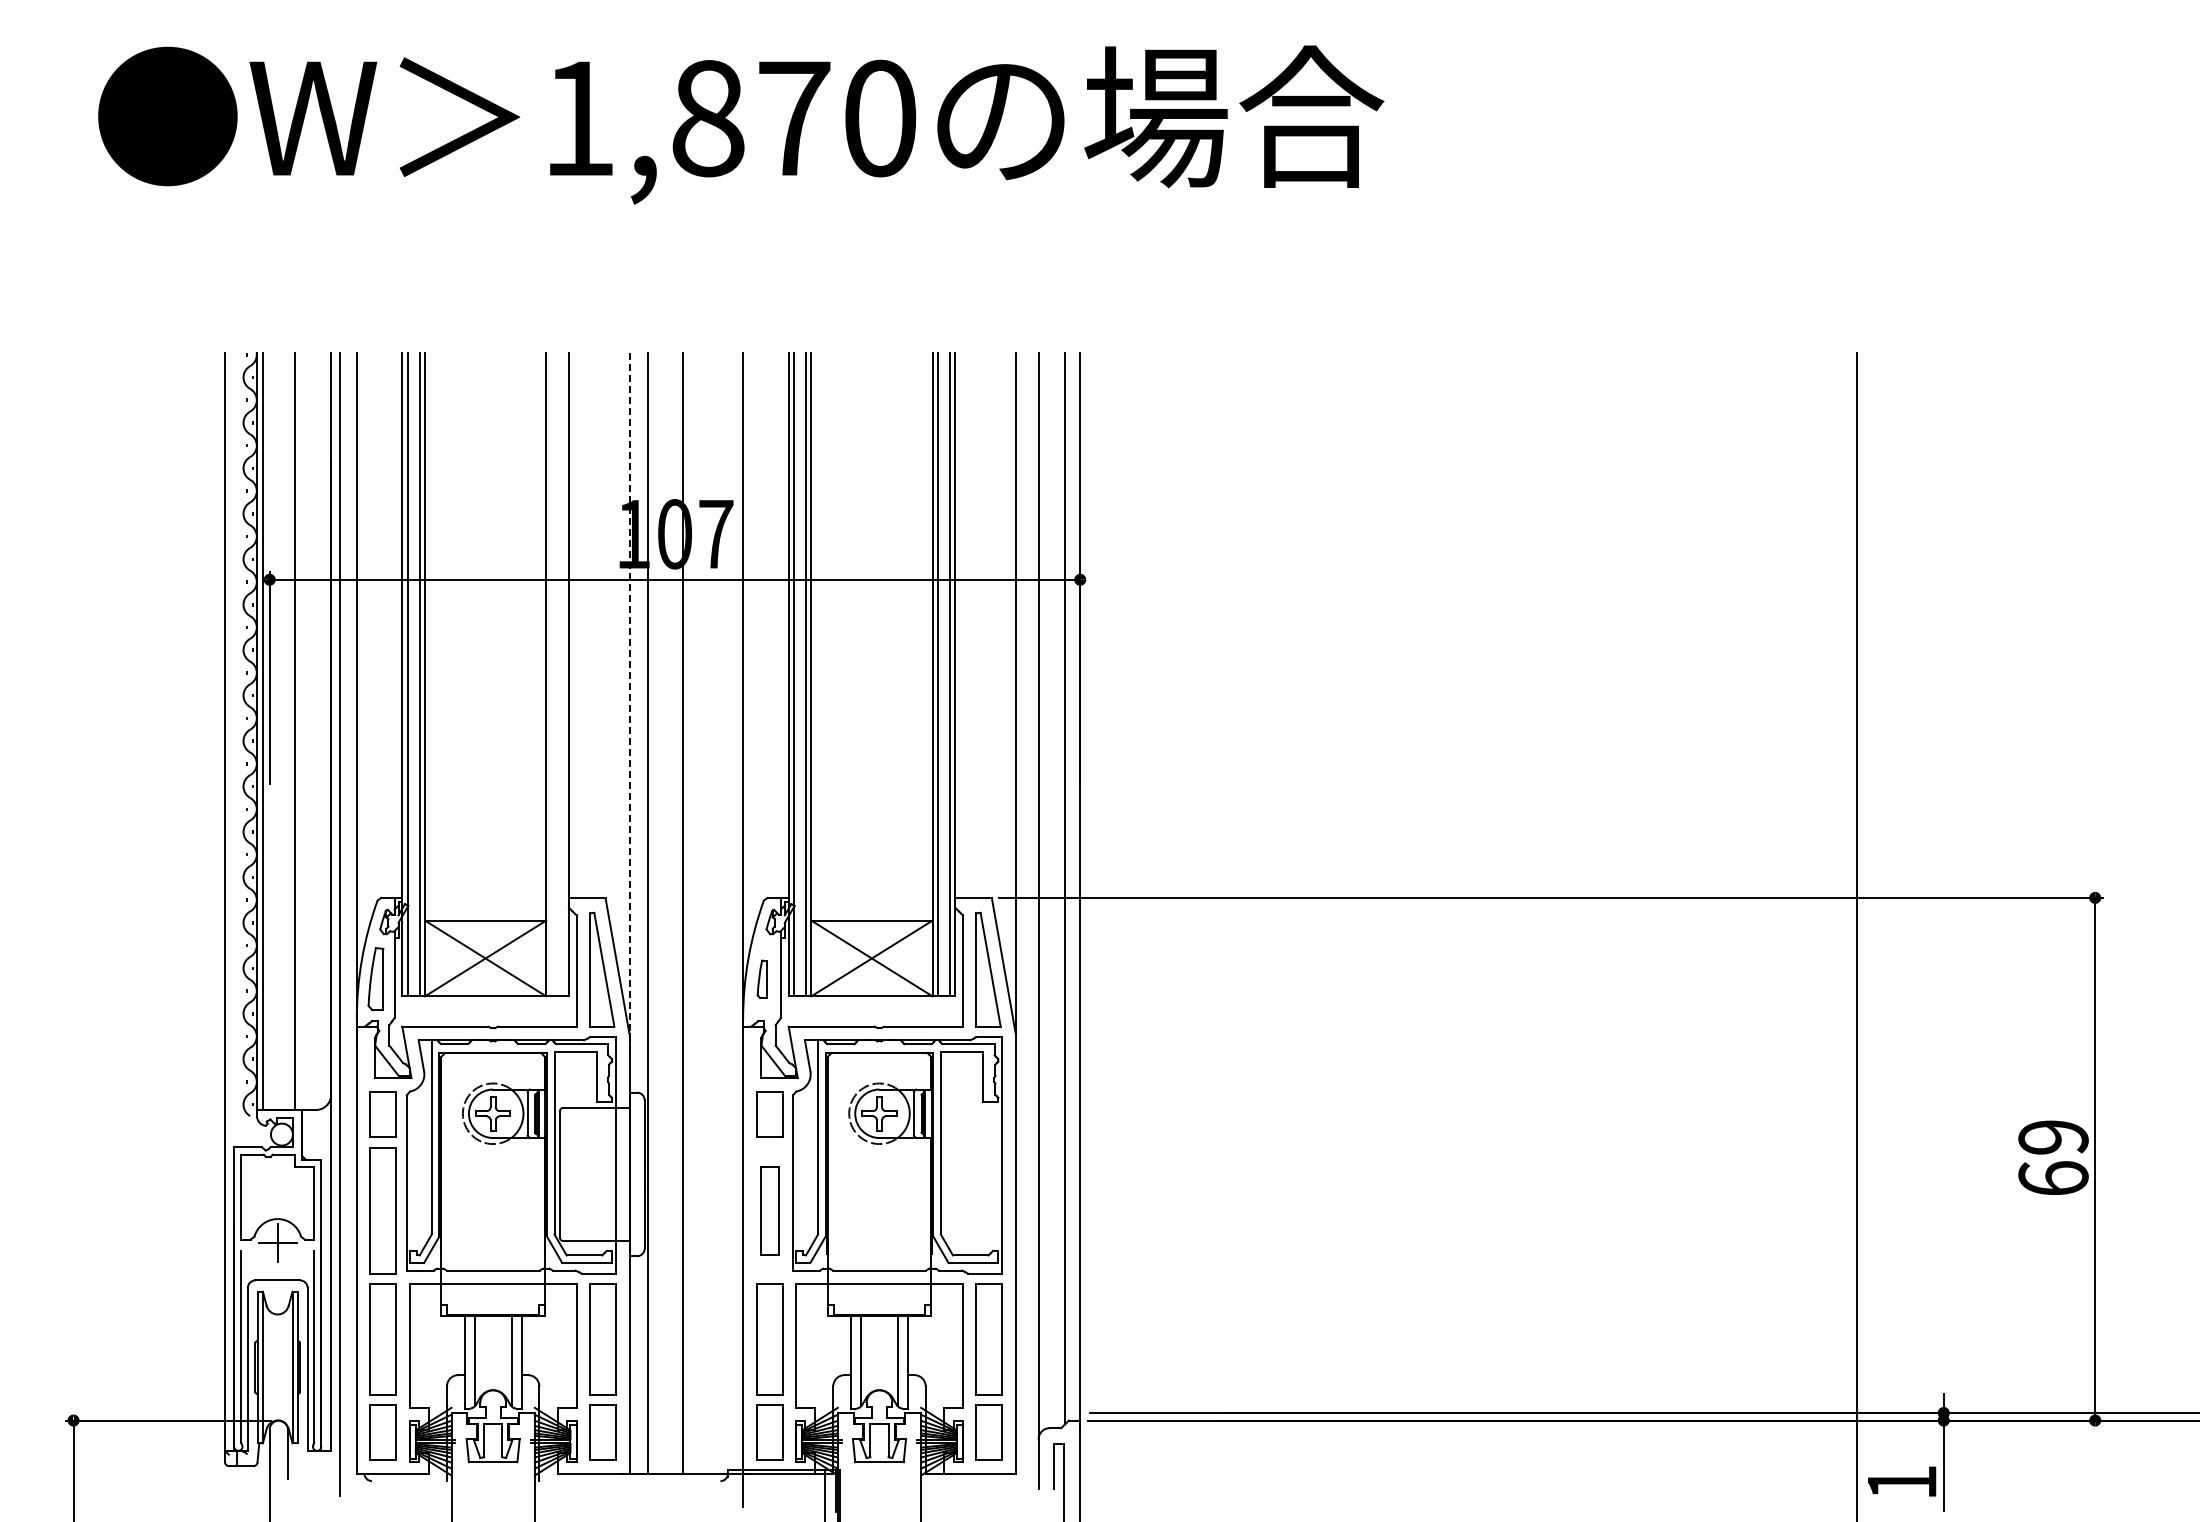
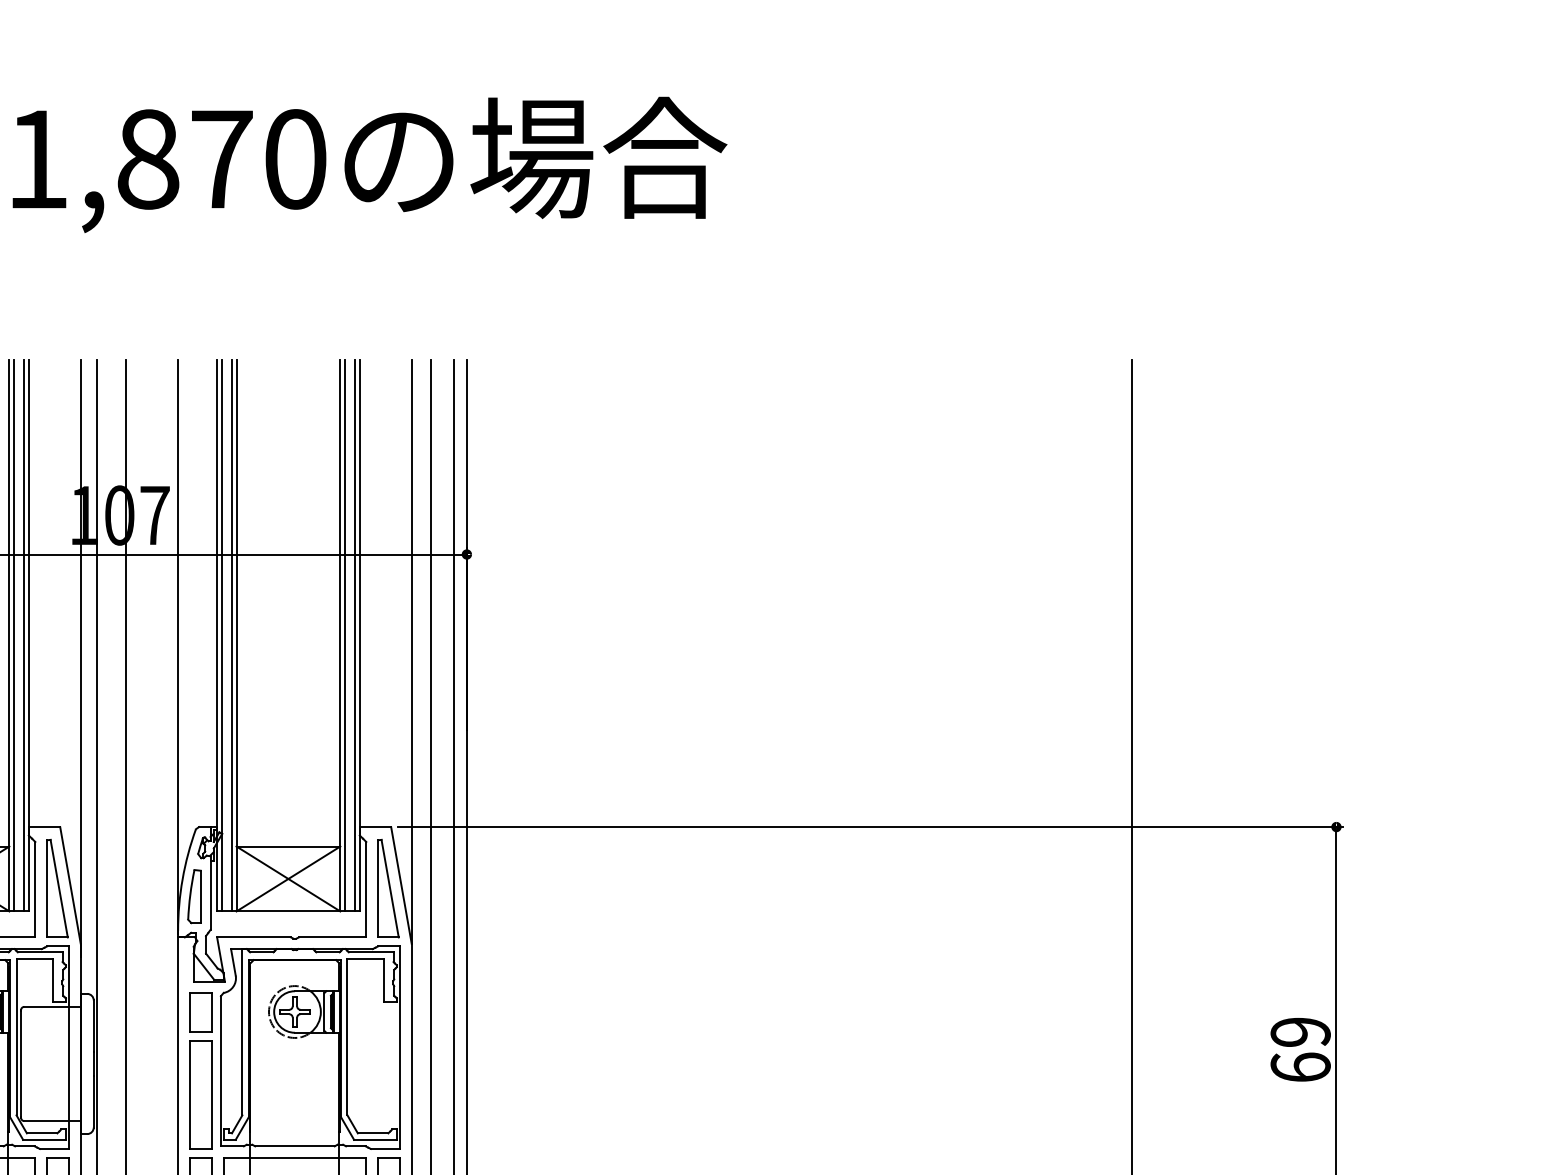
line: (551, 674) -> (13, 635), added
line: (563, 674) -> (24, 635), added
line: (629, 701) -> (80, 658), dashed -> solid
part: (761, 979) -> (193, 896), size x1.67
part: (769, 1210) -> (200, 1094), size x1.43

